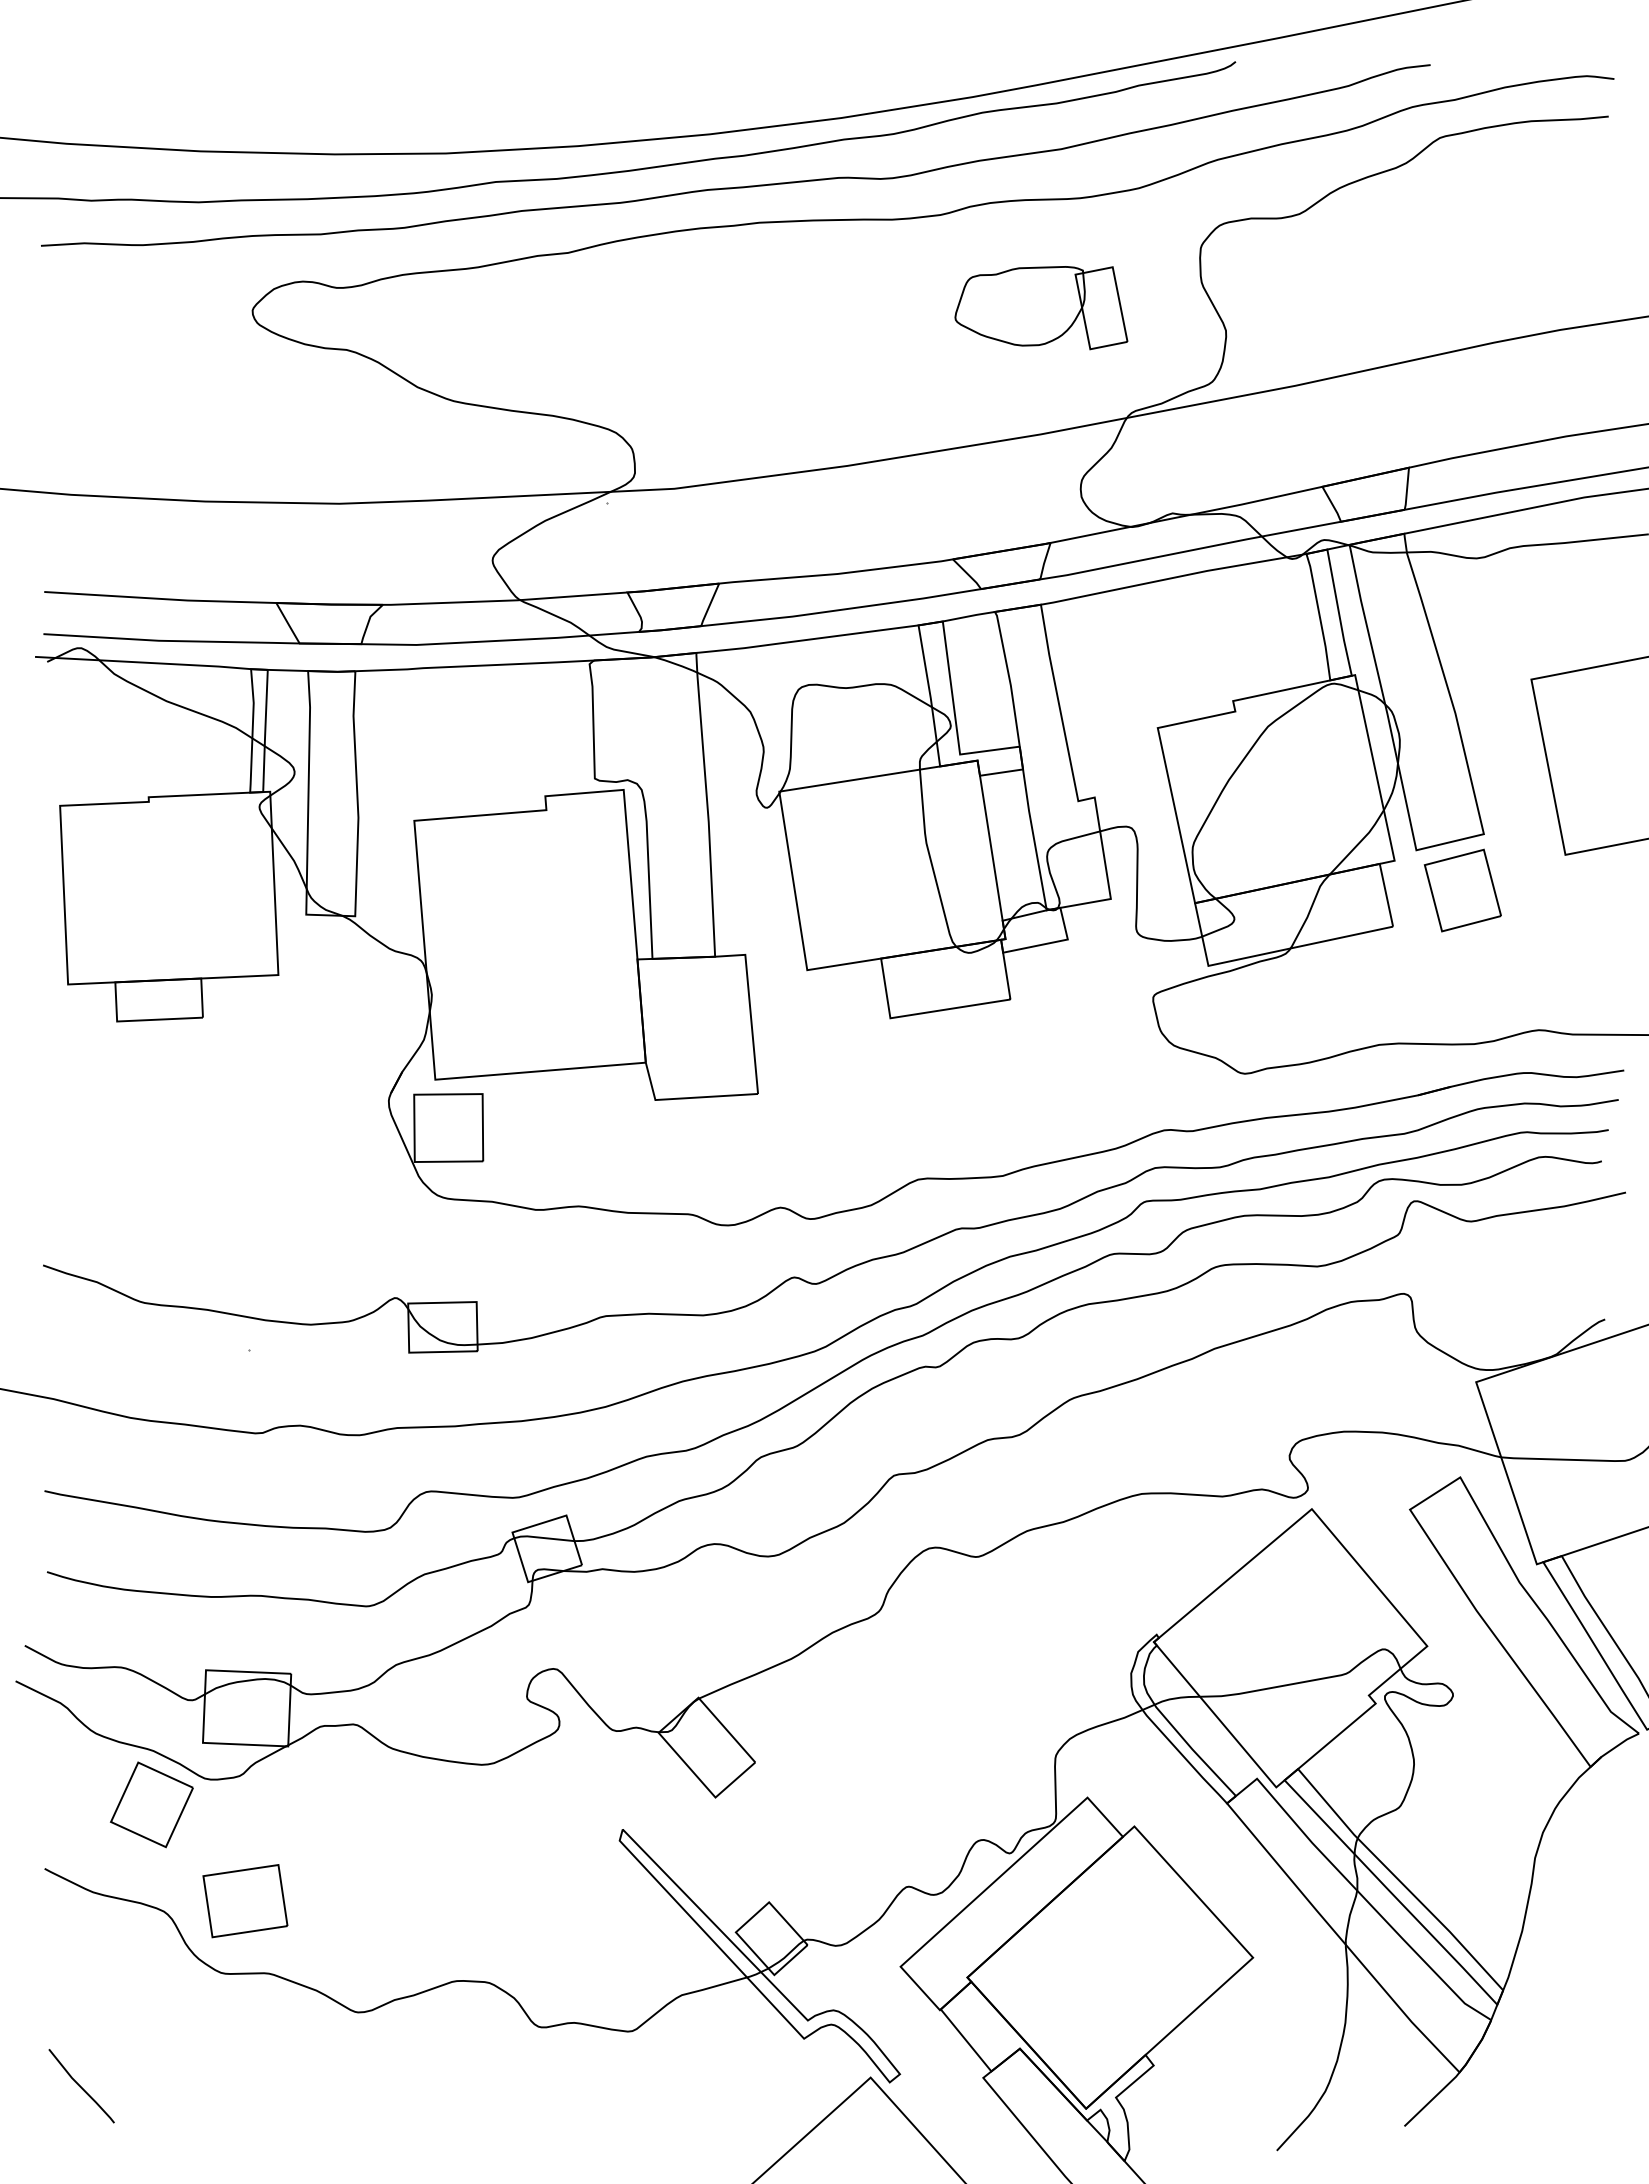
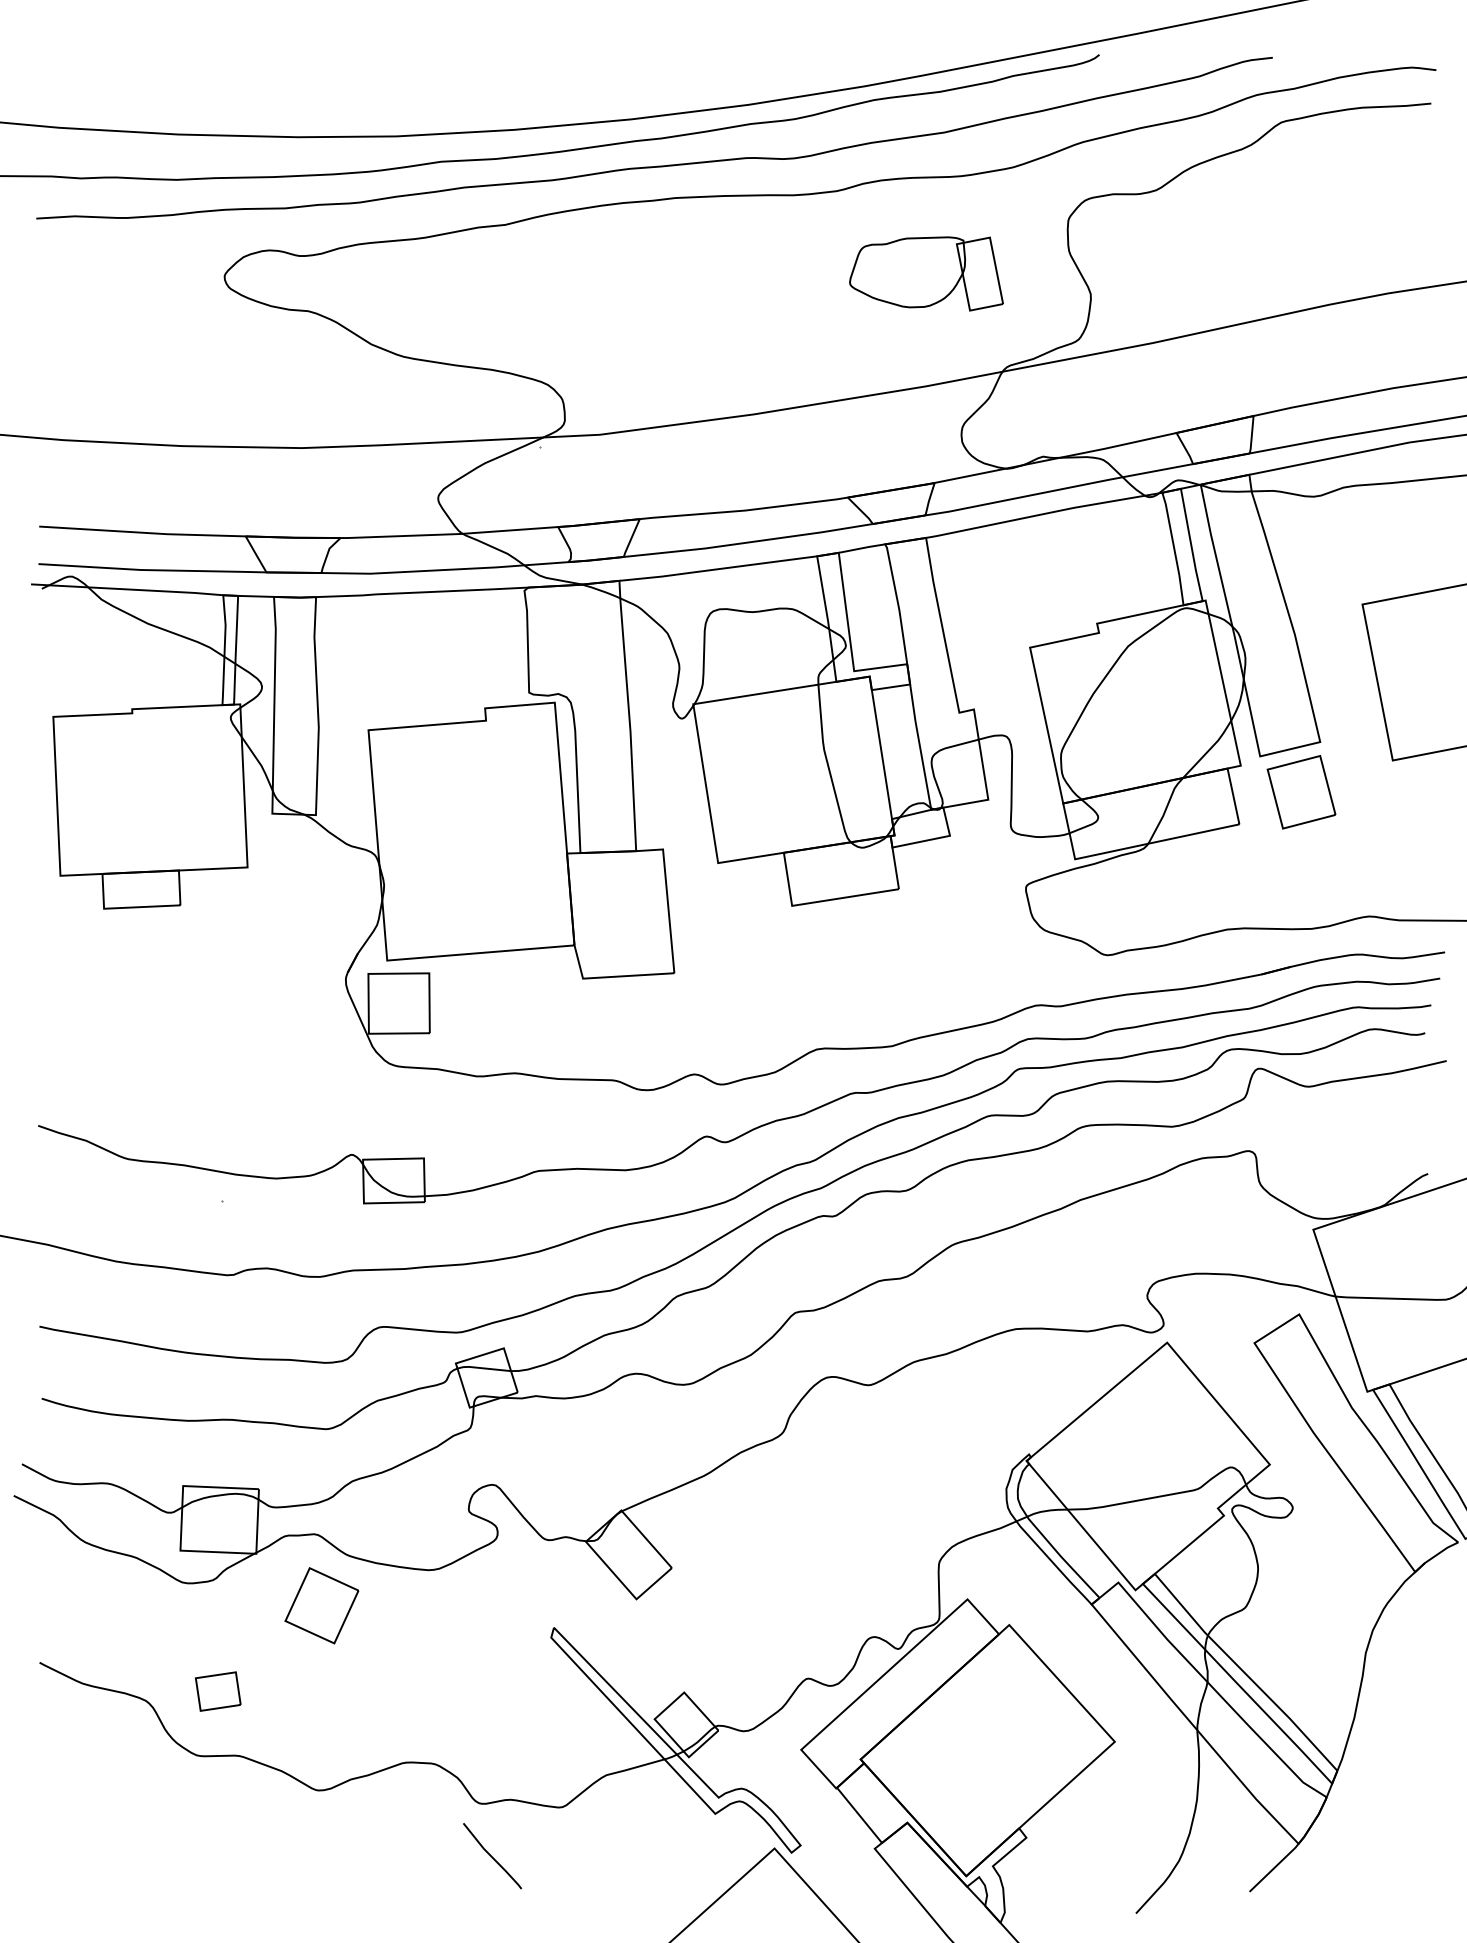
part: (151, 1804) -> (321, 1605), moved
part: (245, 1901) -> (218, 1691), size x0.6
line: (81, 2086) -> (492, 1856), moved

